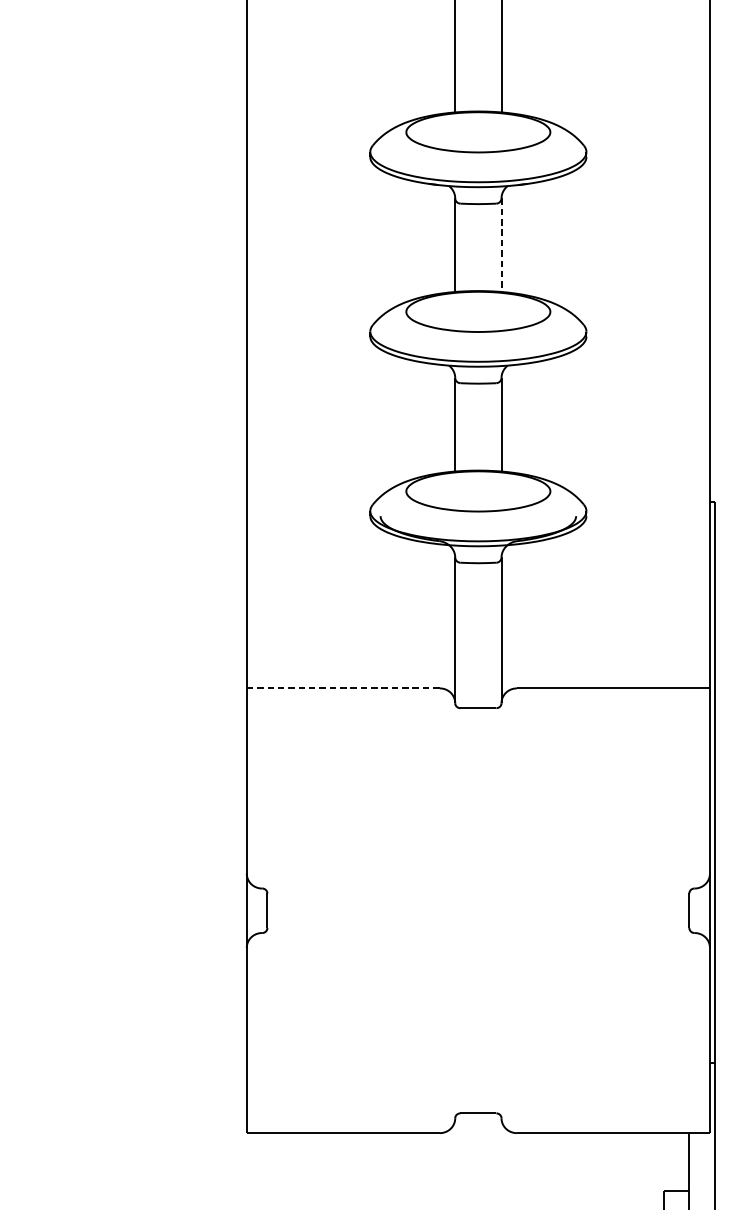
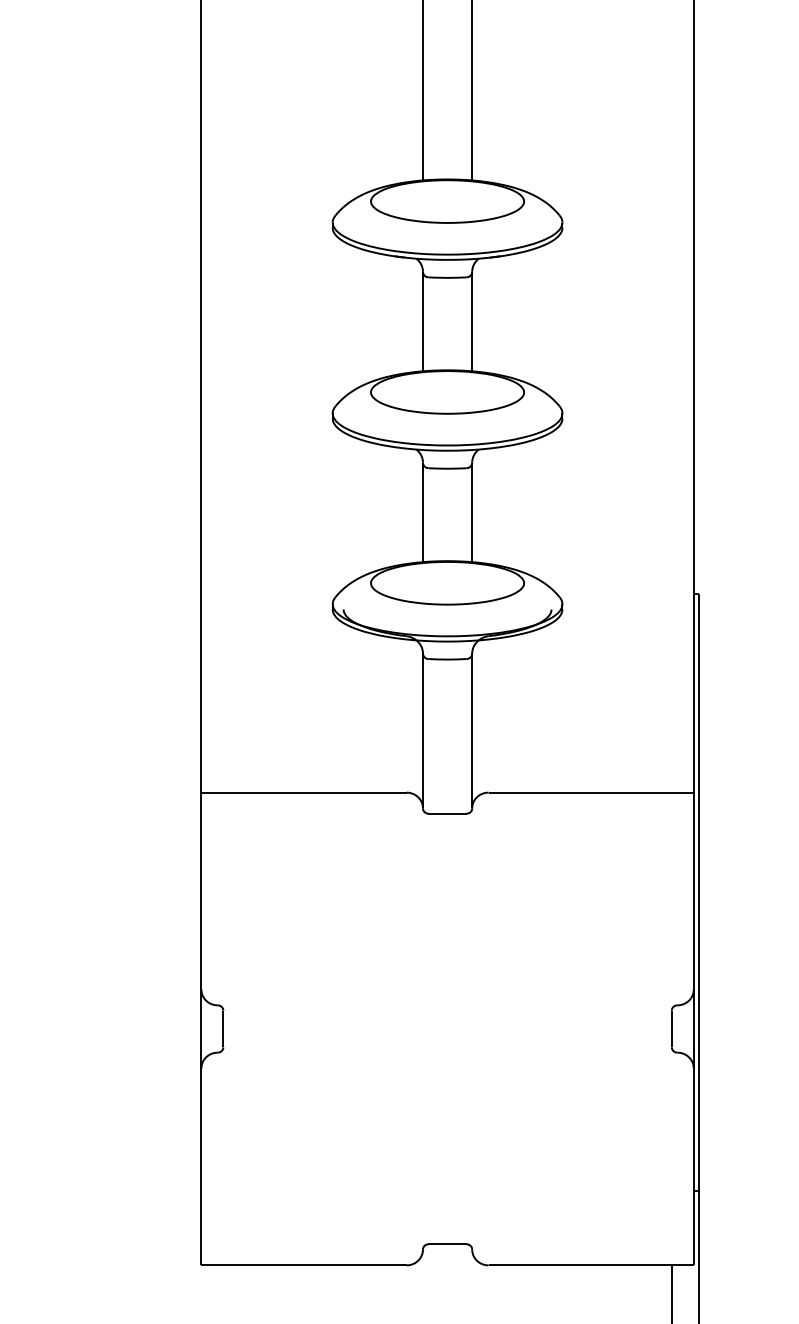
line: (501, 245) -> (472, 321), dashed -> solid
line: (343, 688) -> (304, 792), dashed -> solid

